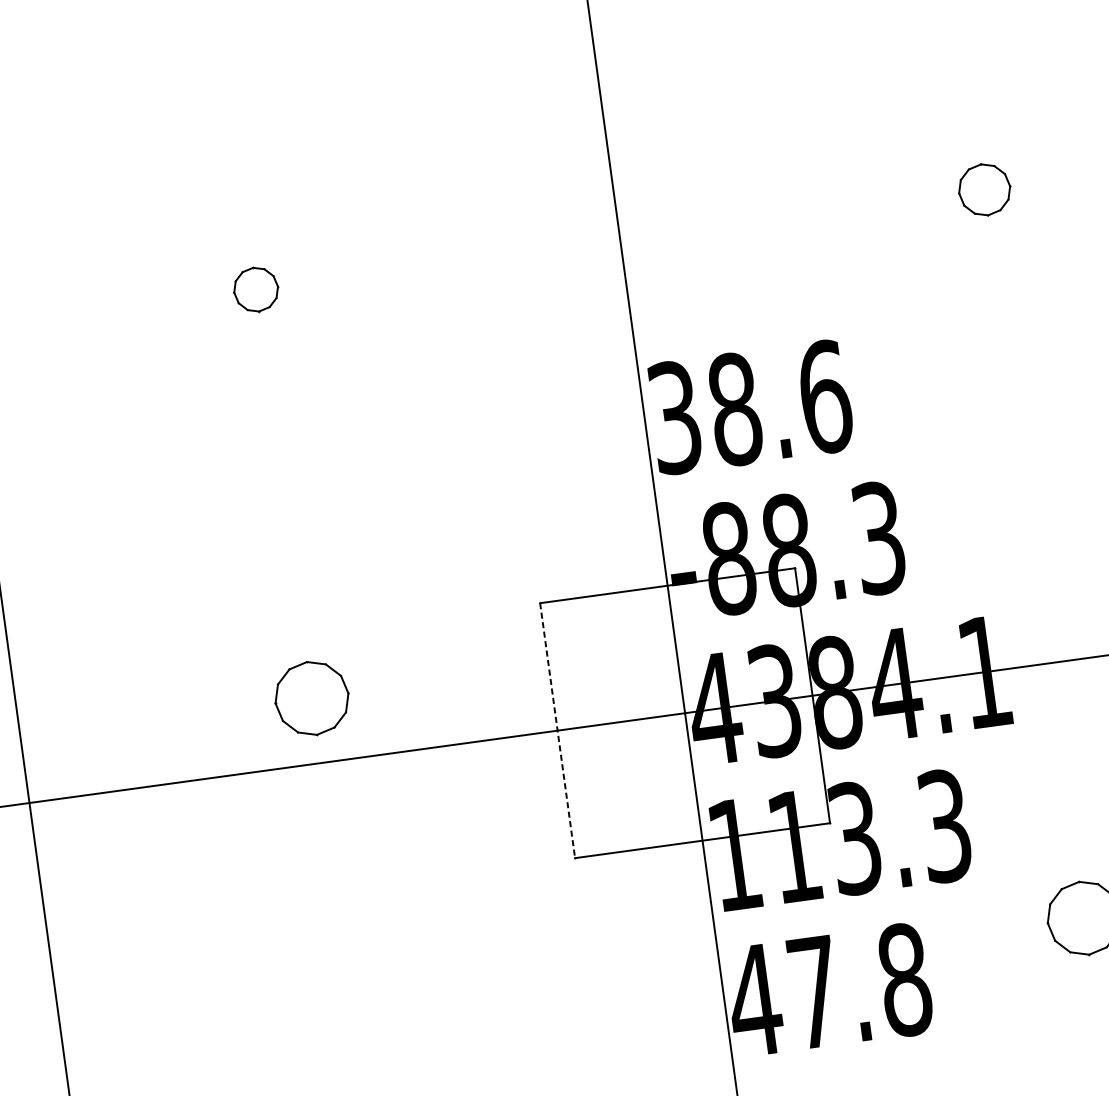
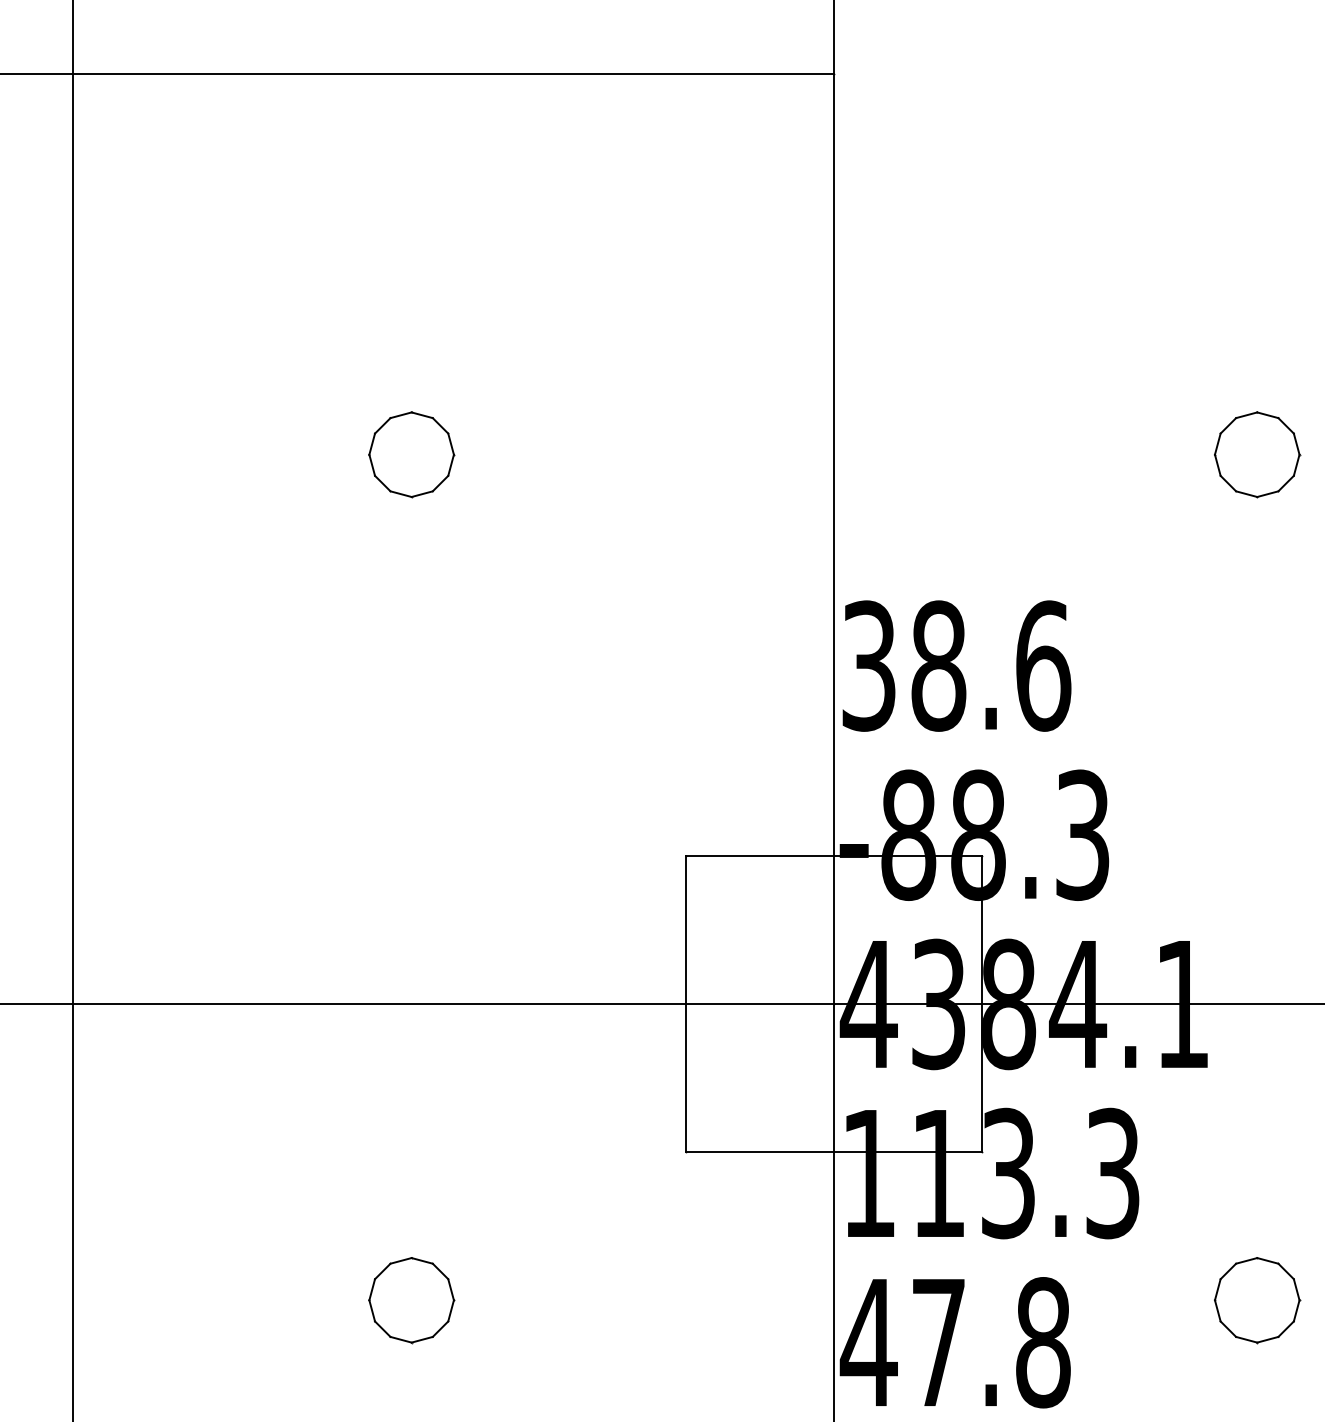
part: (984, 189) -> (1257, 454), size x1.43
part: (255, 289) -> (411, 454), size x1.67
part: (311, 698) -> (411, 1300), moved
line: (557, 730) -> (686, 1004), dashed -> solid

